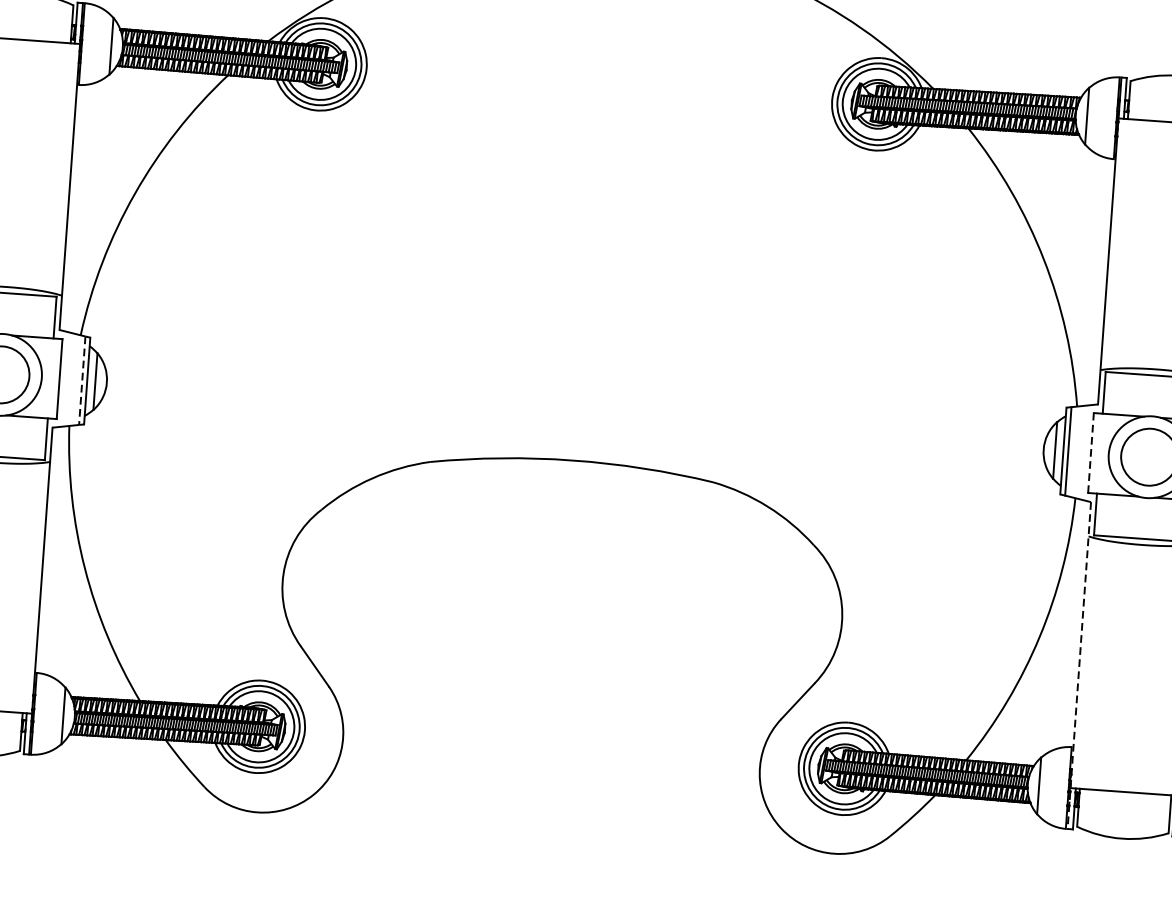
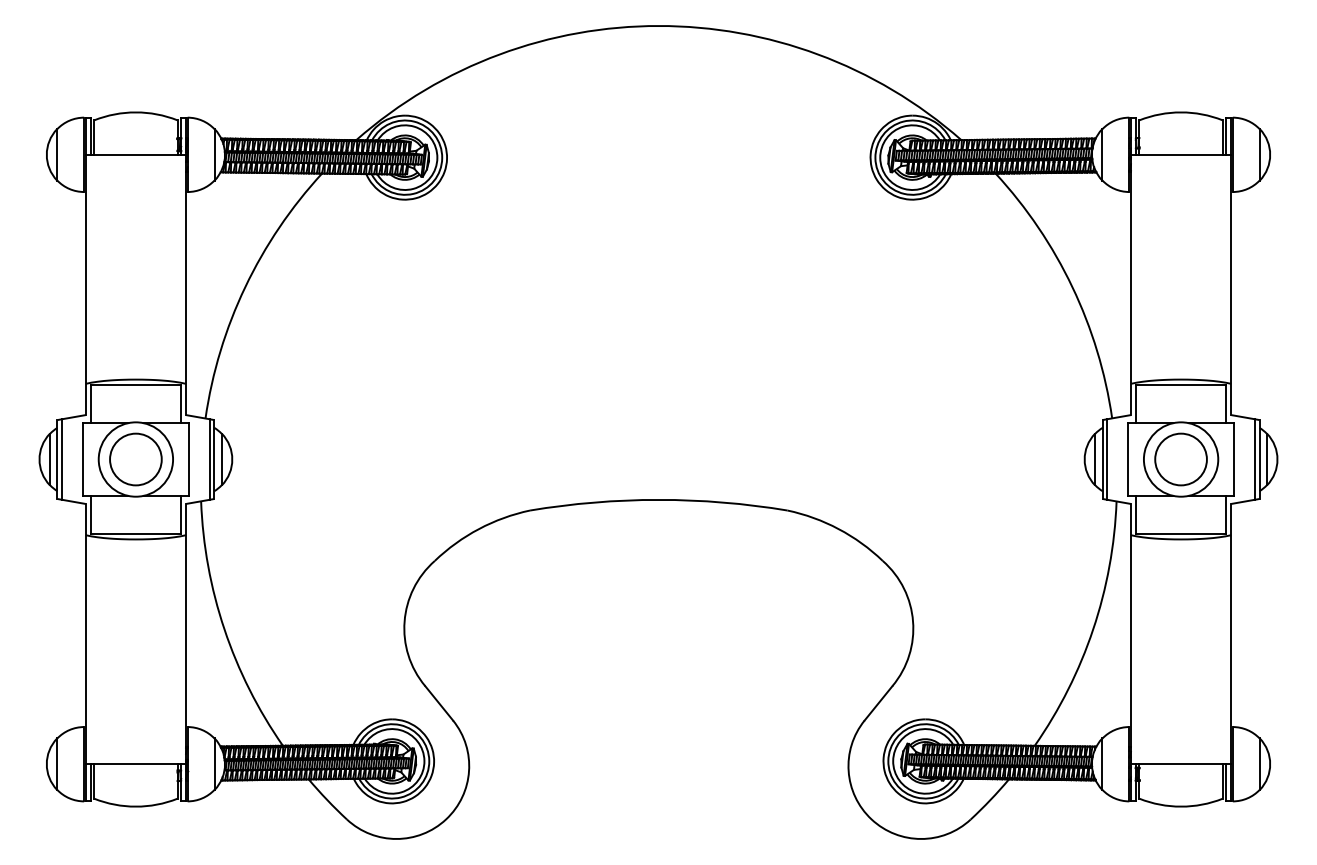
line: (81, 381) -> (209, 460), dashed -> solid
line: (1090, 452) -> (1127, 459), dashed -> solid
line: (1078, 665) -> (1130, 652), dashed -> solid

